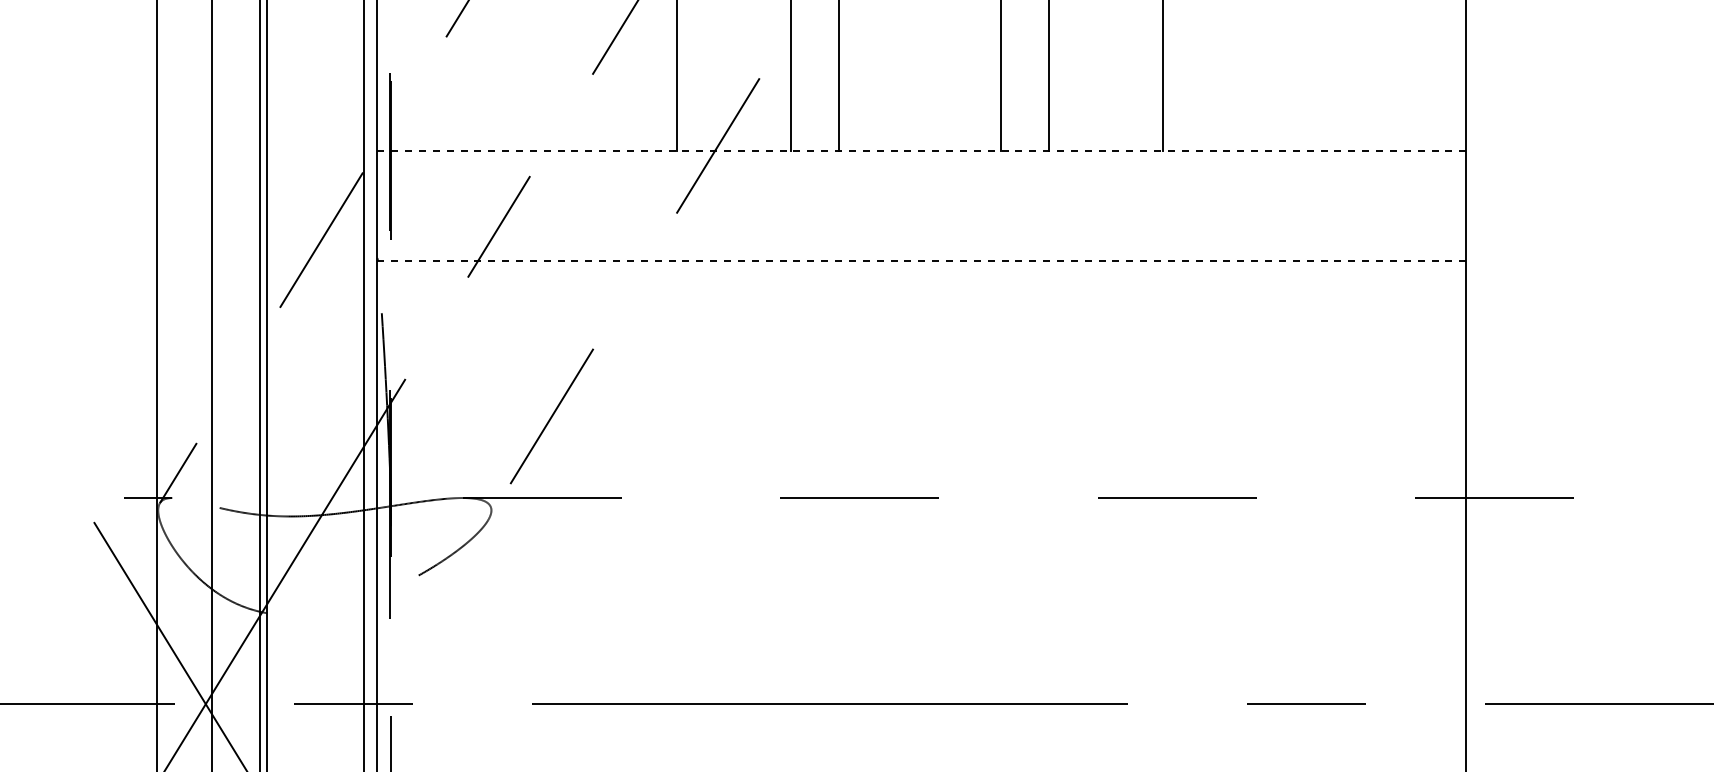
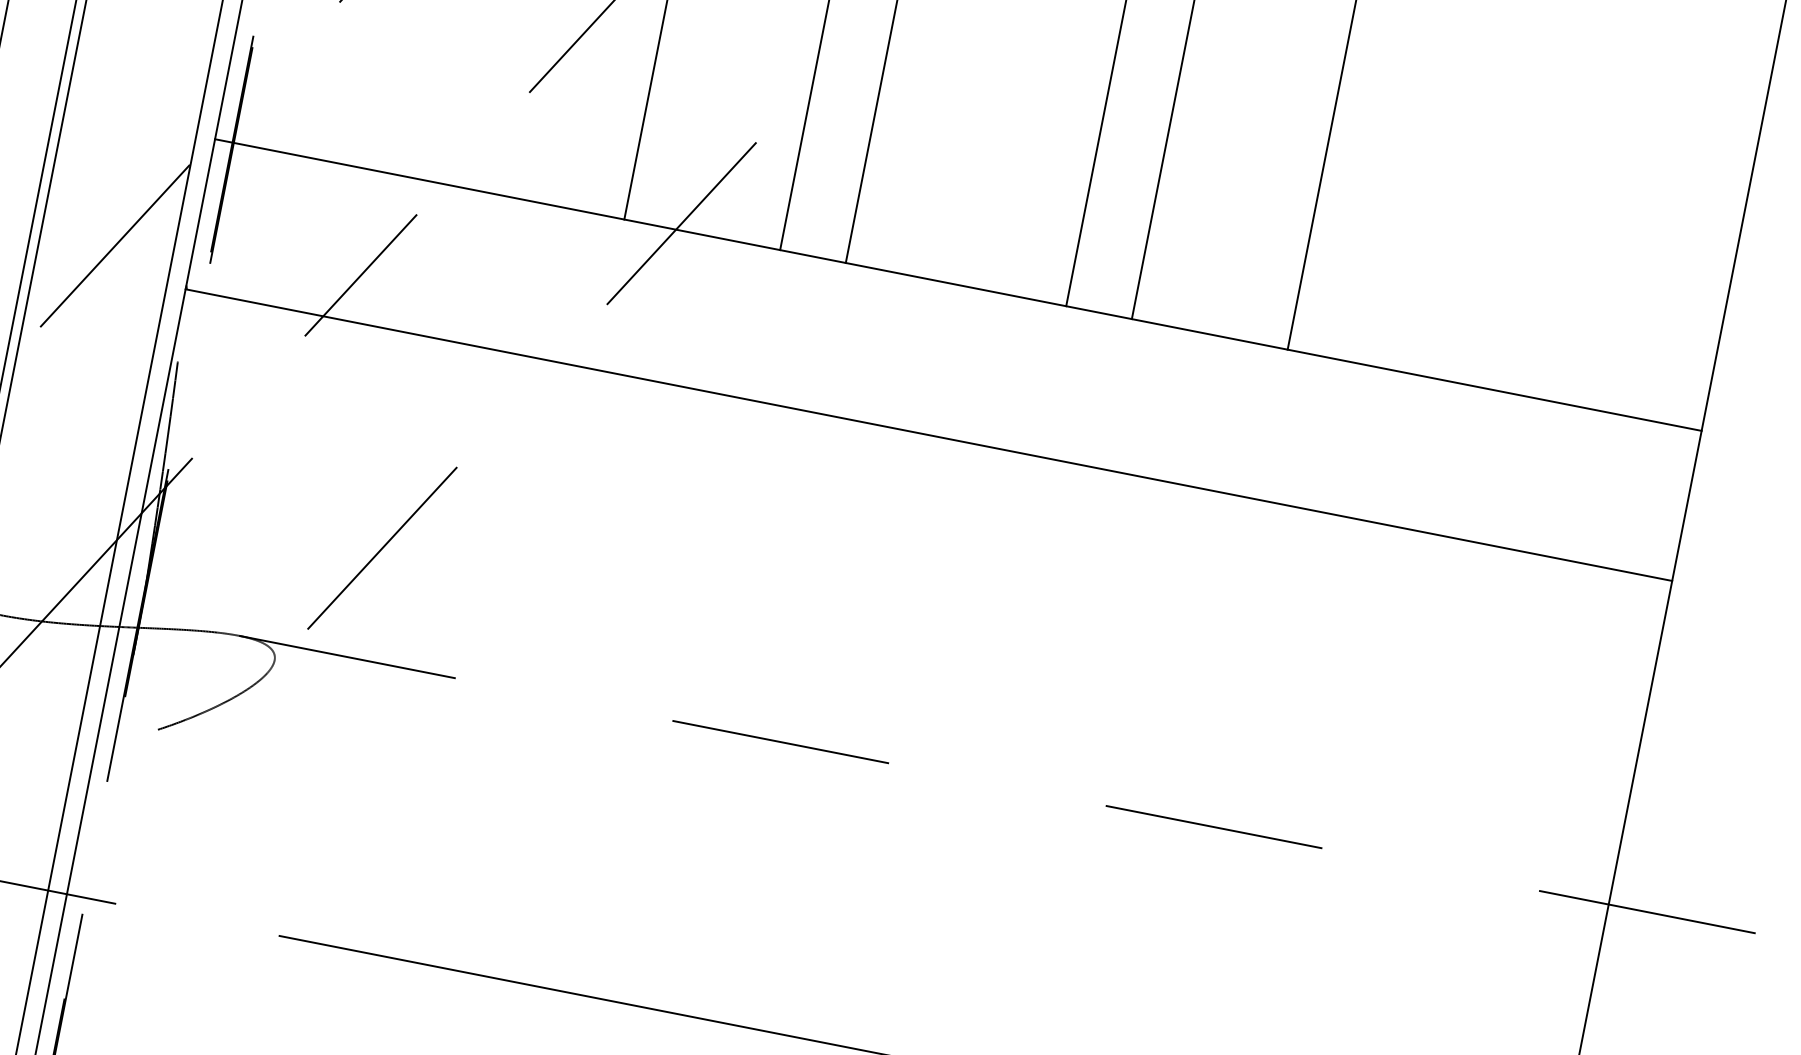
line: (921, 151) -> (957, 285), dashed -> solid
line: (921, 260) -> (928, 434), dashed -> solid

